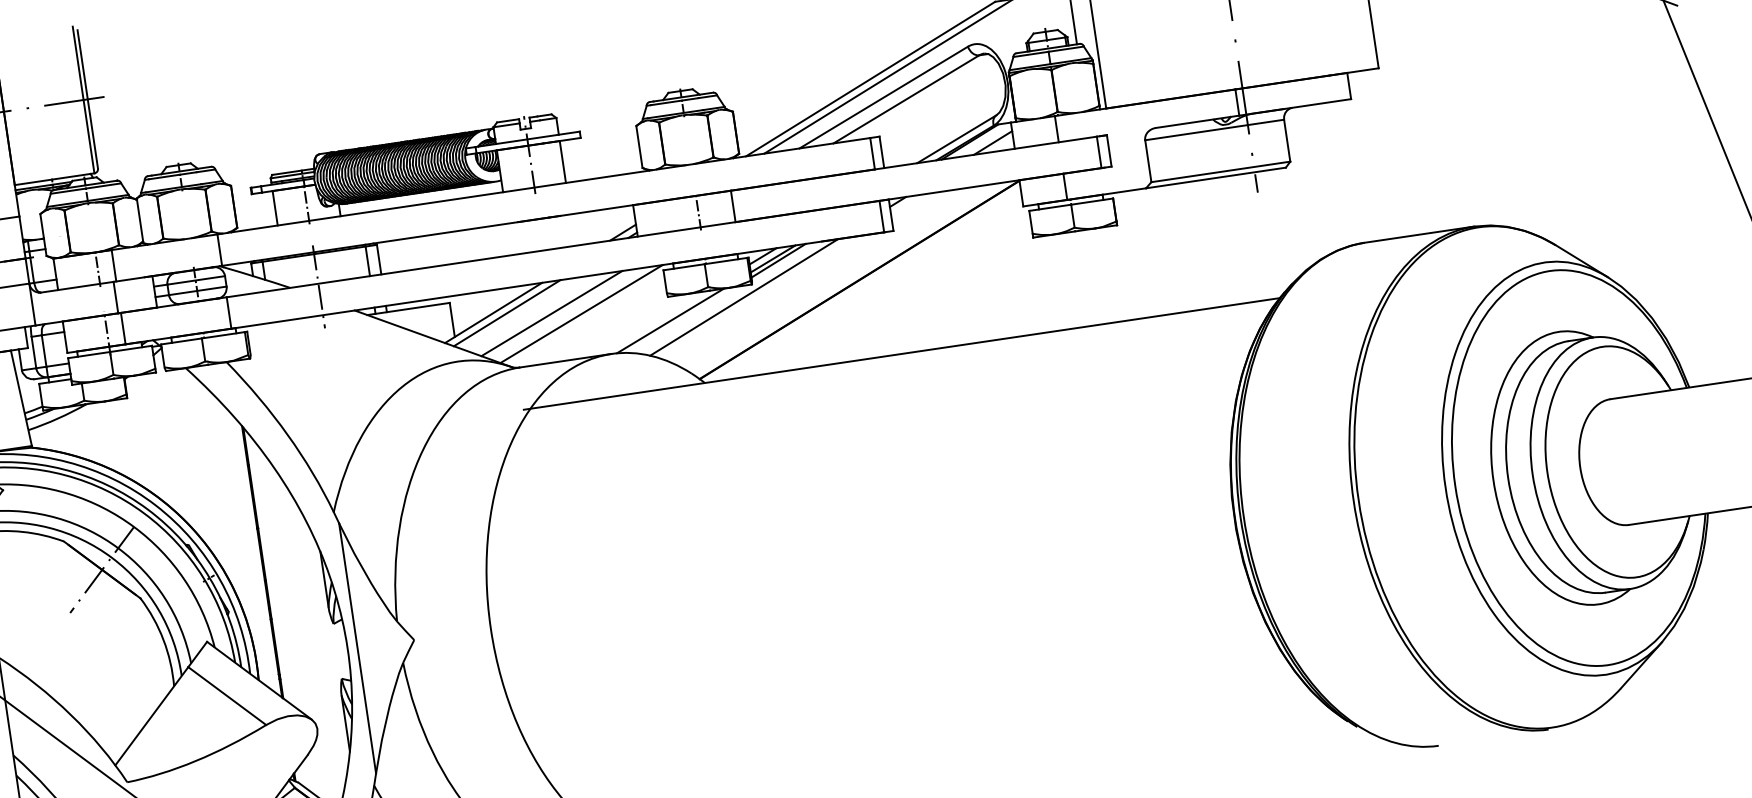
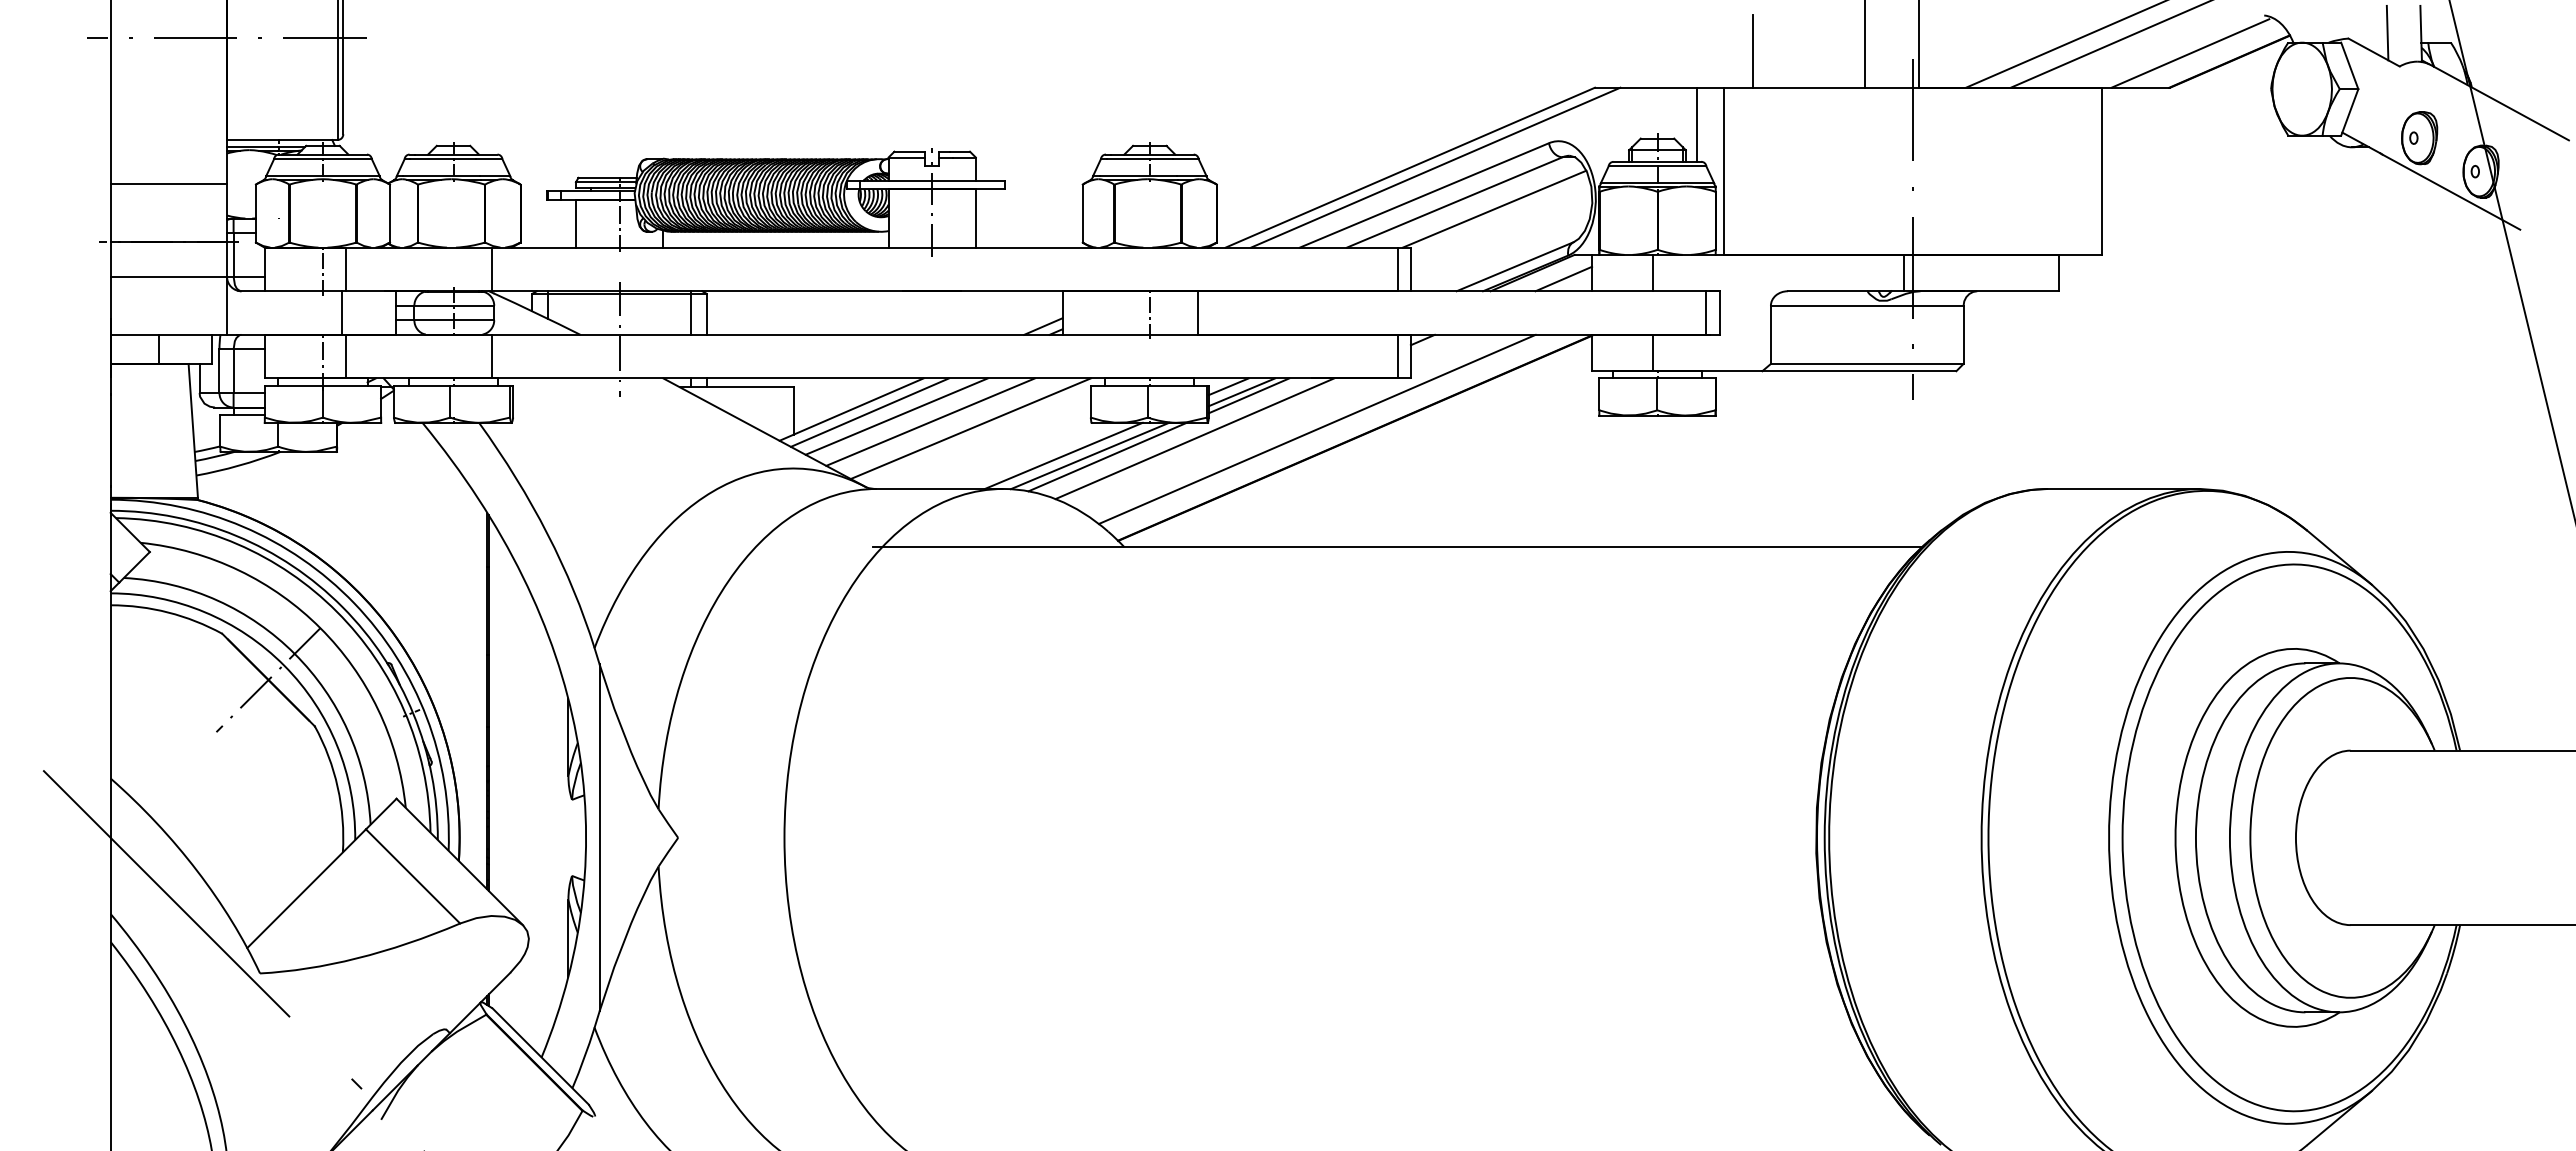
line: (935, 99) -> (1494, 208), added
line: (830, 277) -> (1316, 428), added
line: (526, 313) -> (896, 416), added
line: (683, 319) -> (1107, 456), added
line: (651, 323) -> (1063, 455), added

